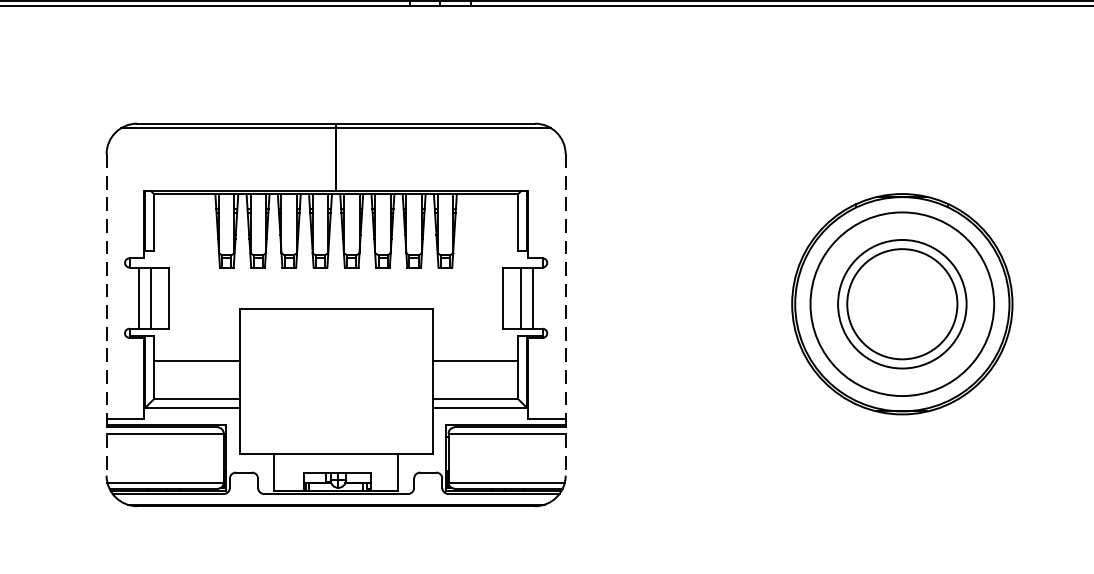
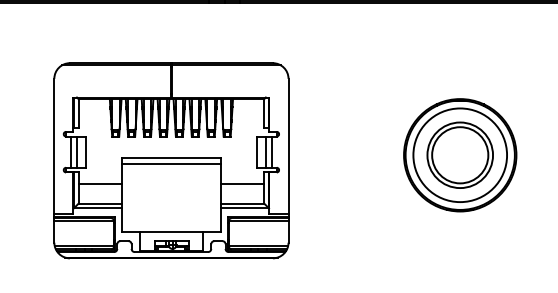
line: (106, 314) -> (54, 160), dashed -> solid
line: (565, 314) -> (288, 160), dashed -> solid
line: (336, 320) -> (171, 163), added

